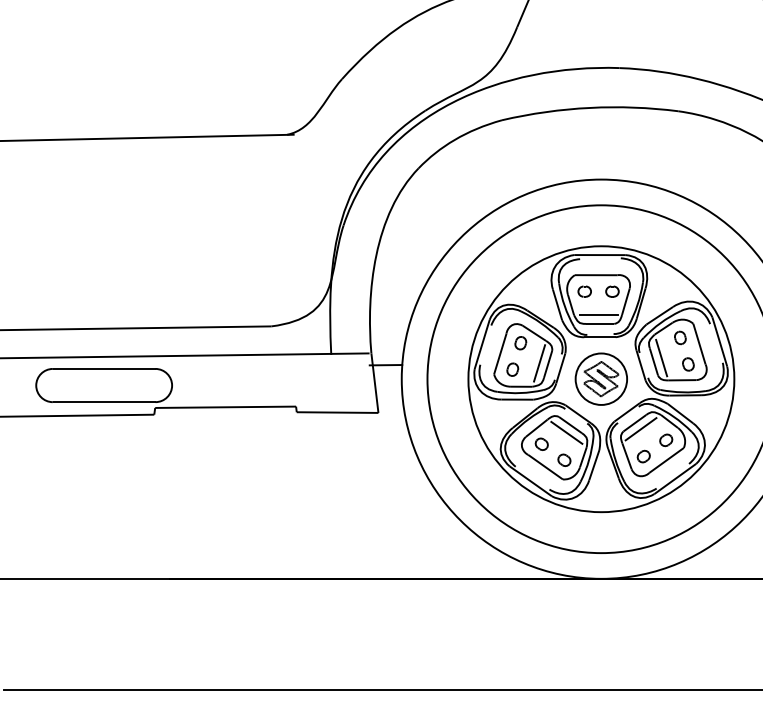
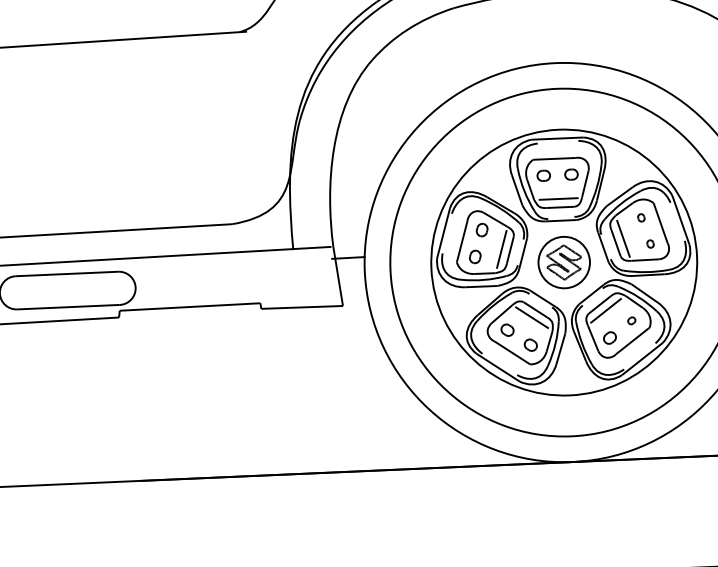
part: (680, 337) -> (641, 217), size x0.6
part: (688, 364) -> (650, 244), size x0.6
part: (666, 440) -> (631, 320), size x0.6

